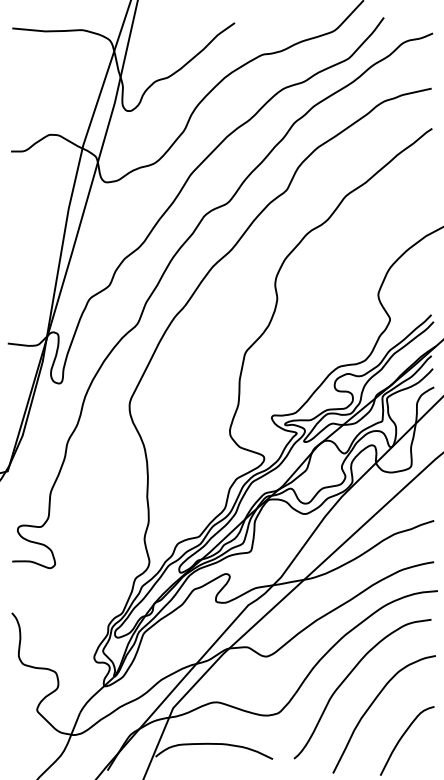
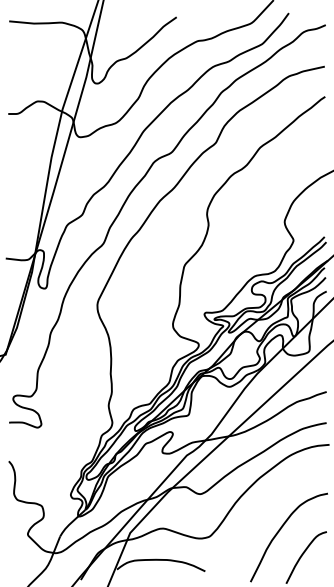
curve: (350, 675) -> (263, 508), removed

